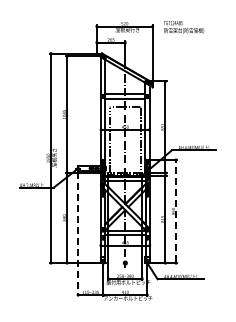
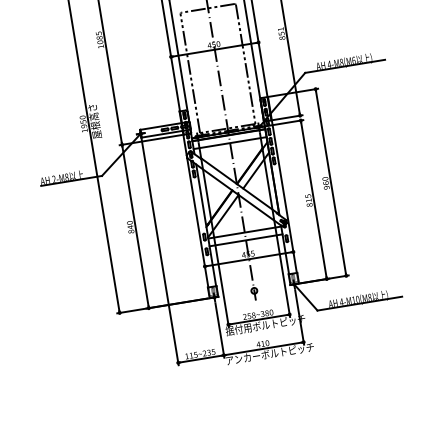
line: (176, 211) -> (331, 182), dashed -> solid
line: (78, 234) -> (161, 253), dashed -> solid

